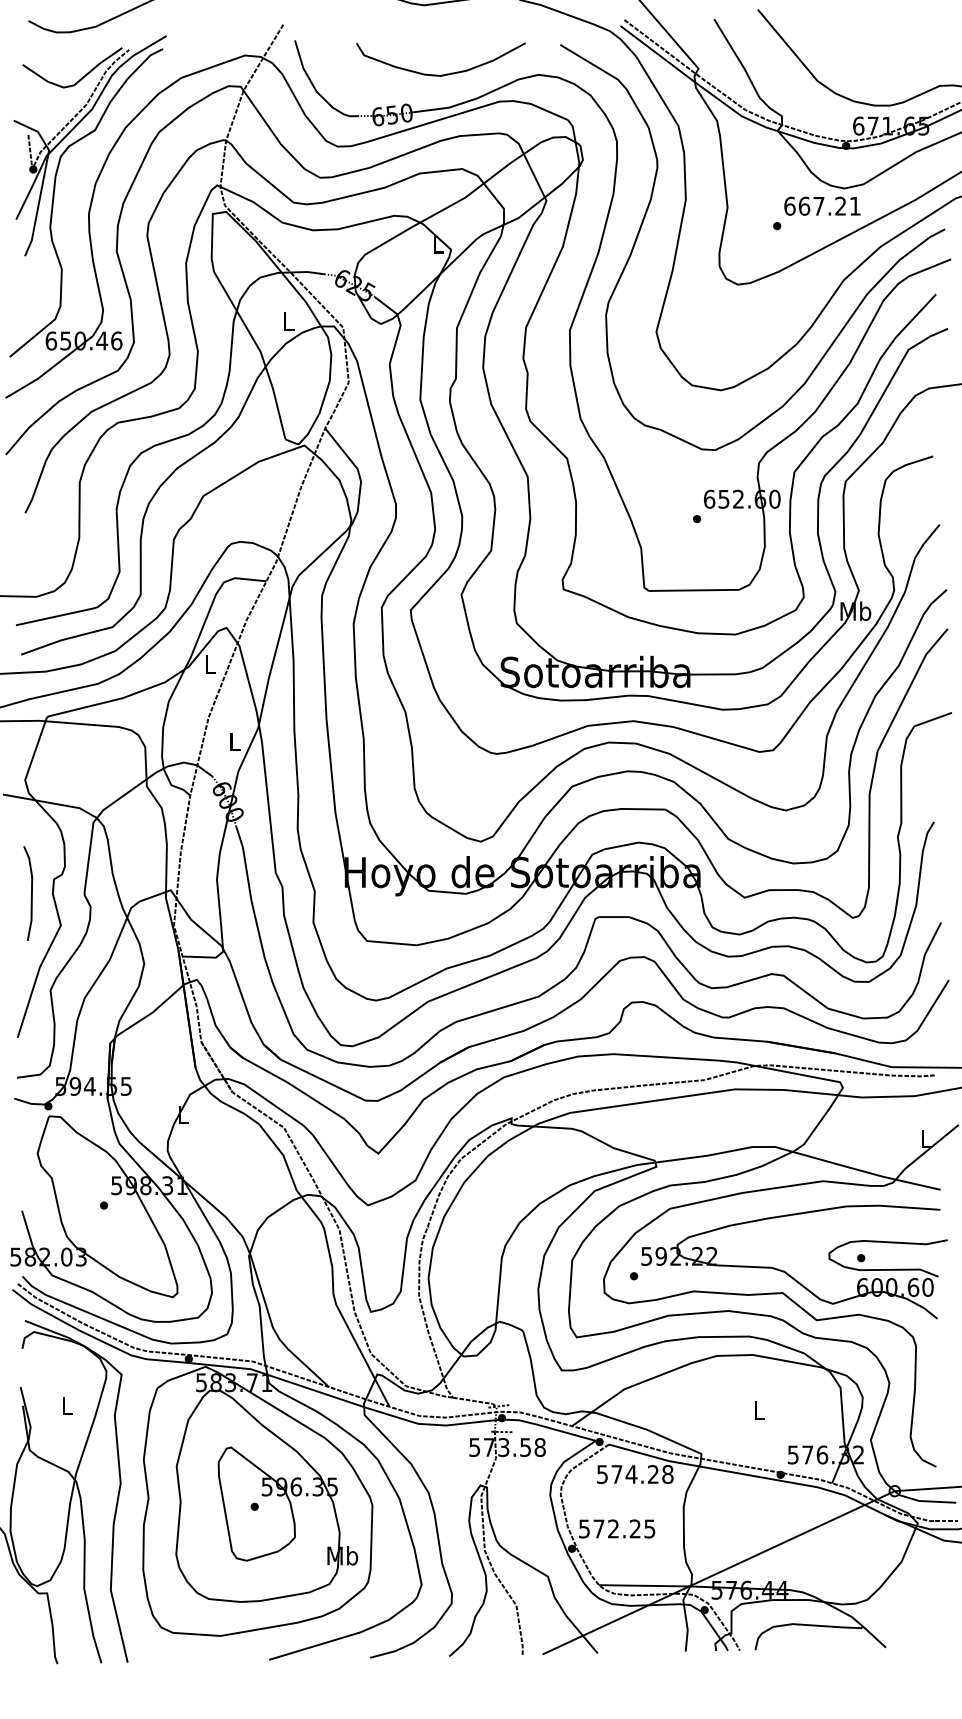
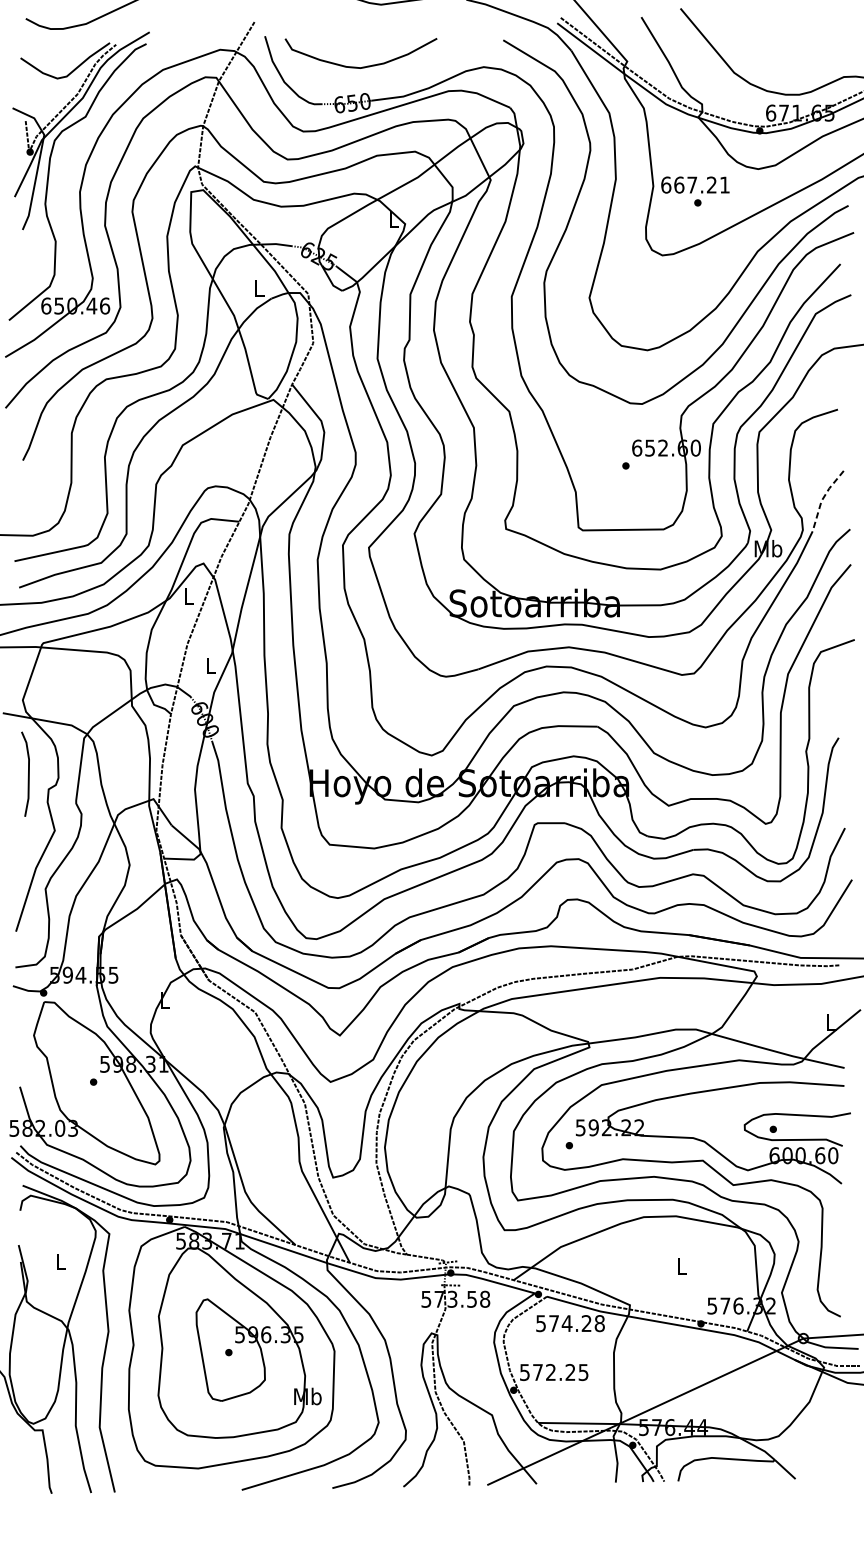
curve: (441, 74) -> (361, 66), moved
text: (822, 205) -> (695, 184), moved
line: (916, 555) -> (822, 498), solid -> dashed
line: (31, 893) -> (28, 774), moved

